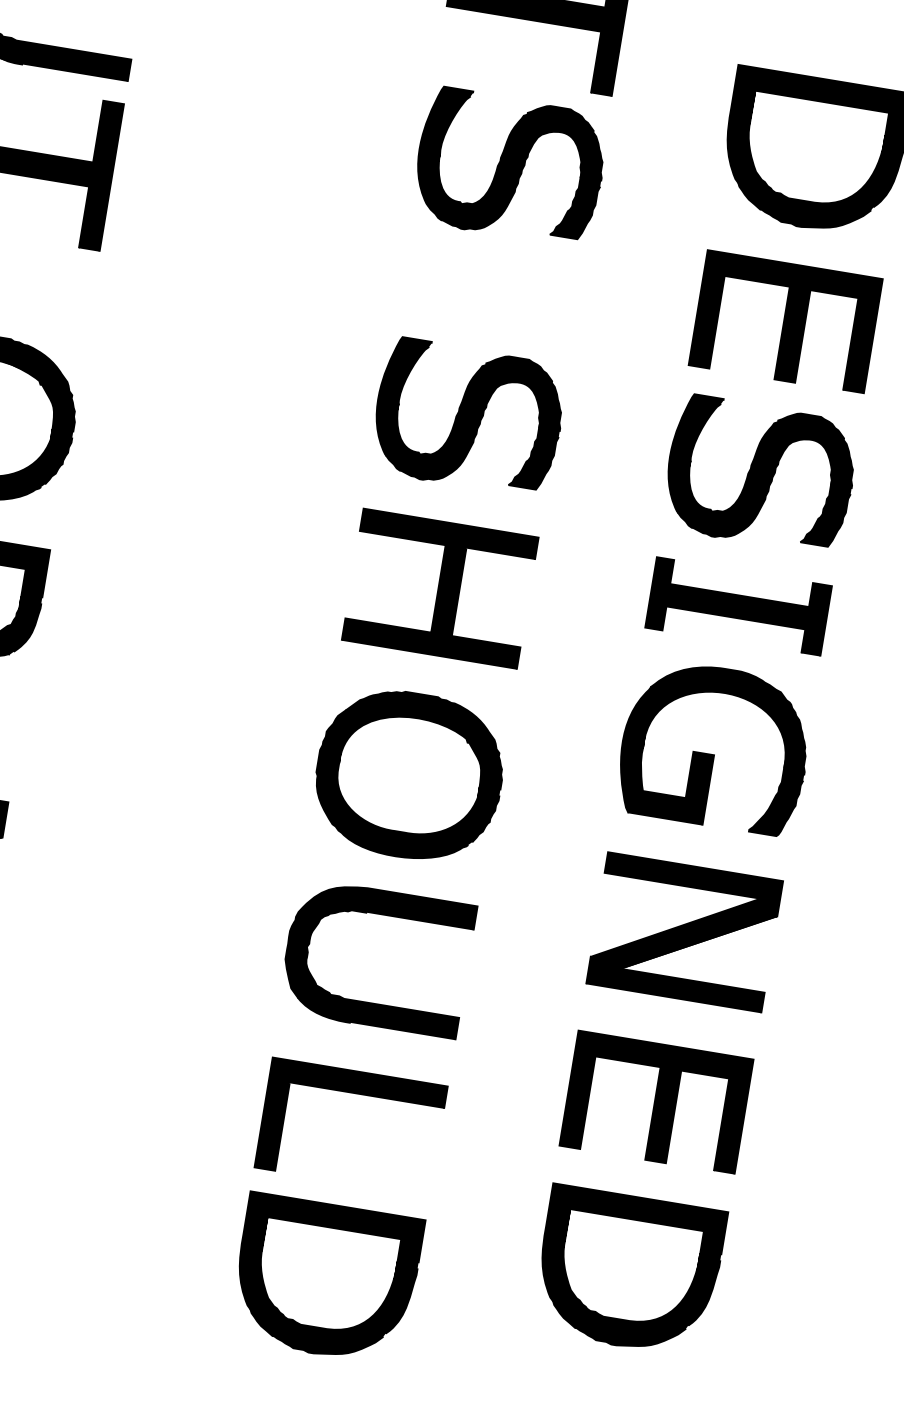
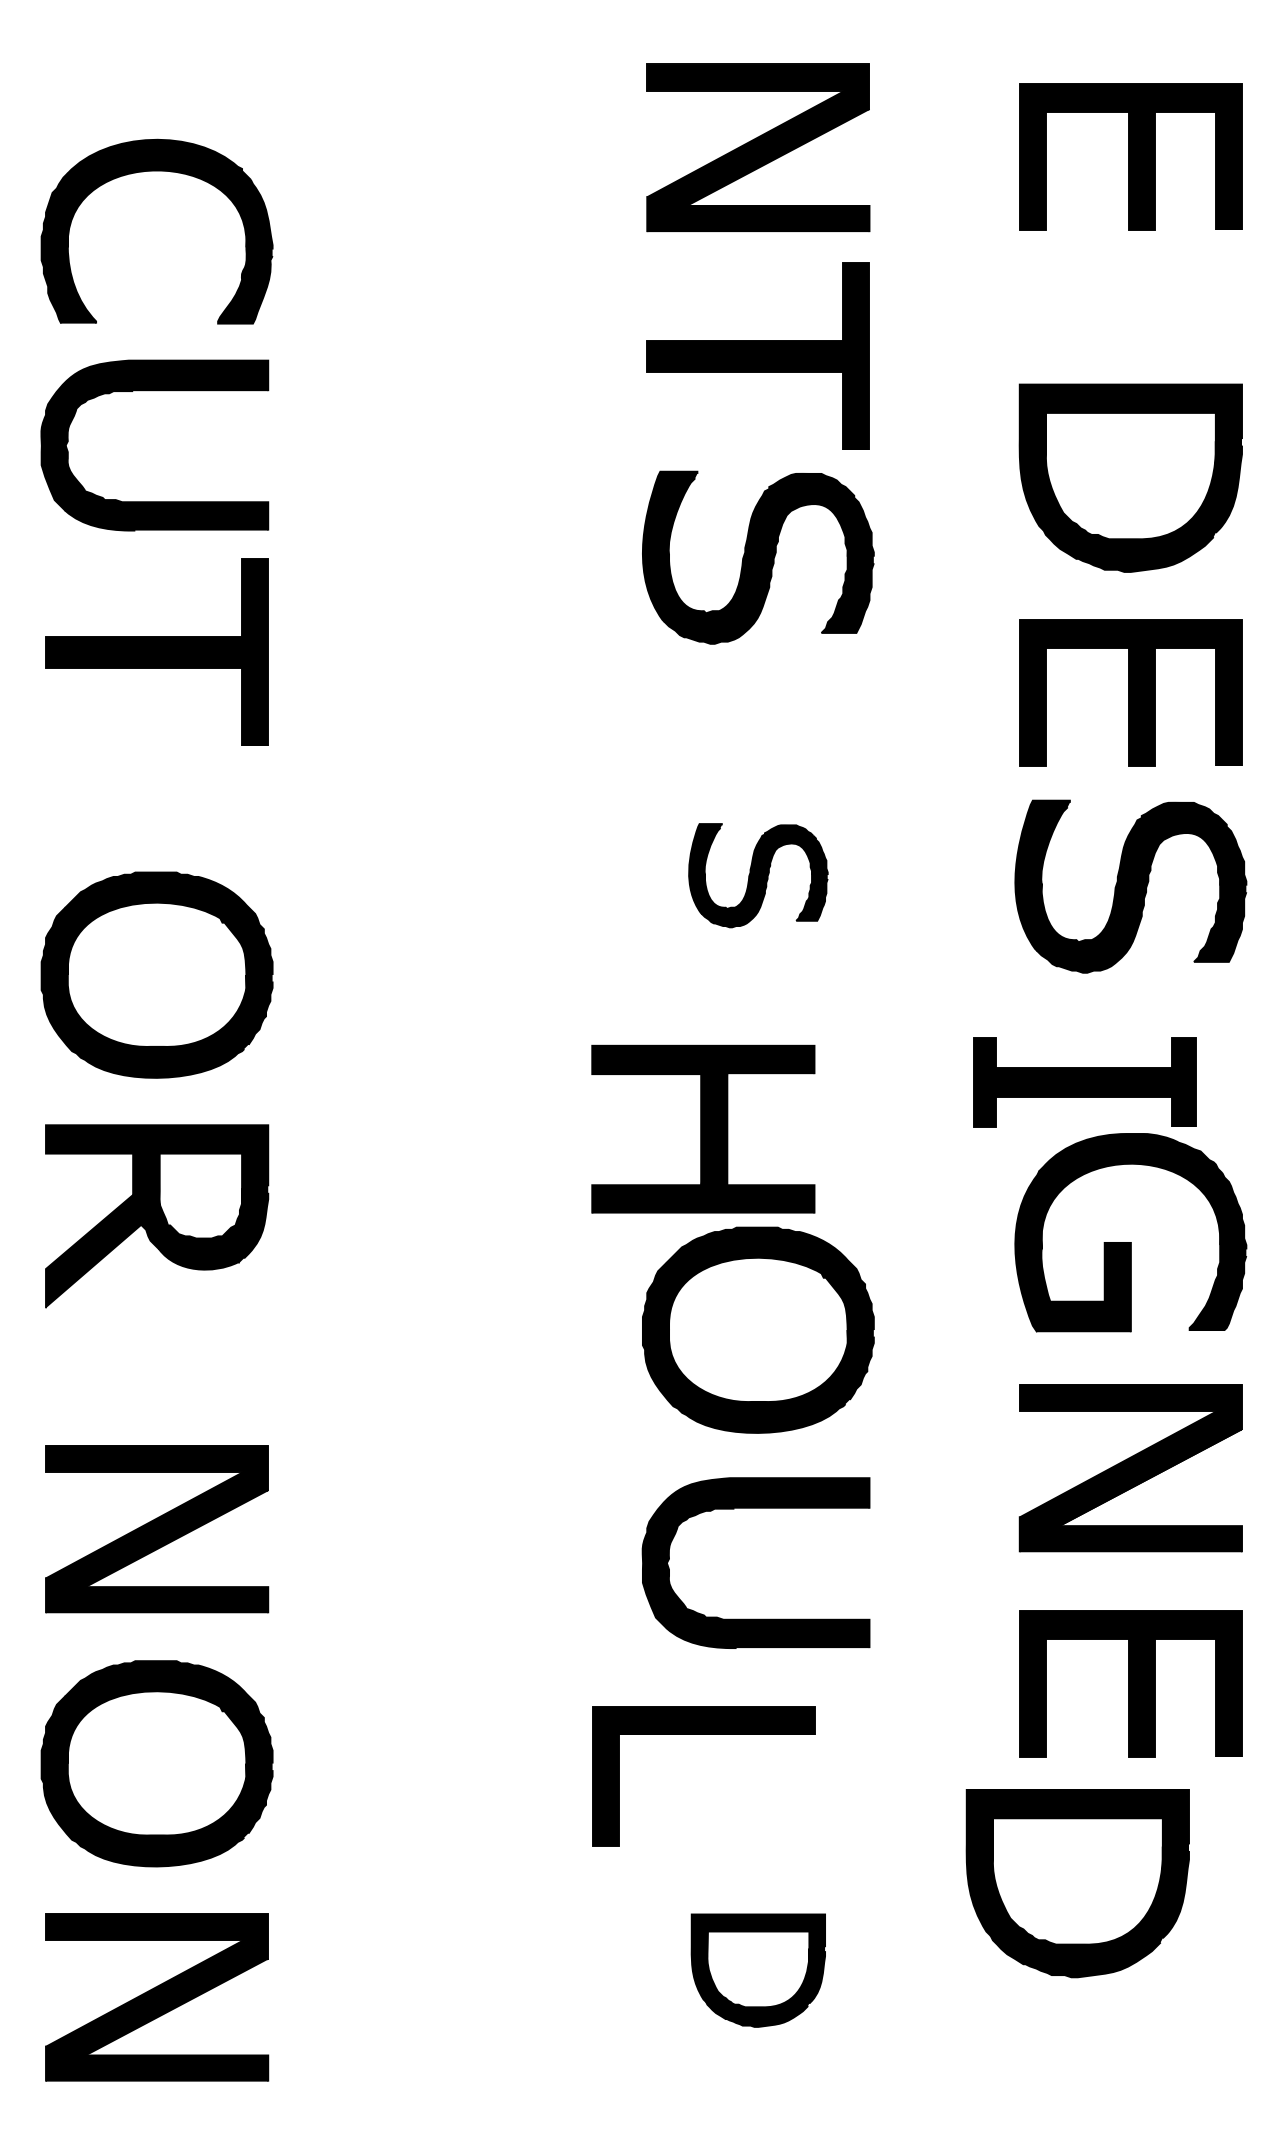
part: (468, 417) -> (758, 875), size x0.6
part: (440, 588) -> (703, 1128), moved
part: (738, 606) -> (1084, 1082), moved
part: (355, 1093) -> (703, 1734), moved
part: (628, 1271) -> (1077, 1883), moved
part: (325, 1279) -> (758, 1970), size x0.6

